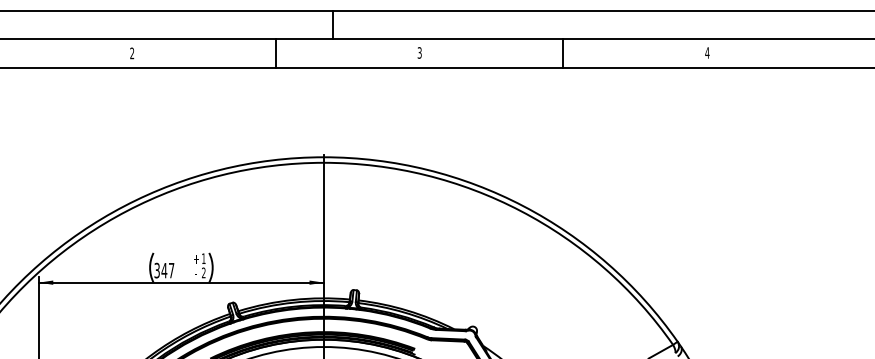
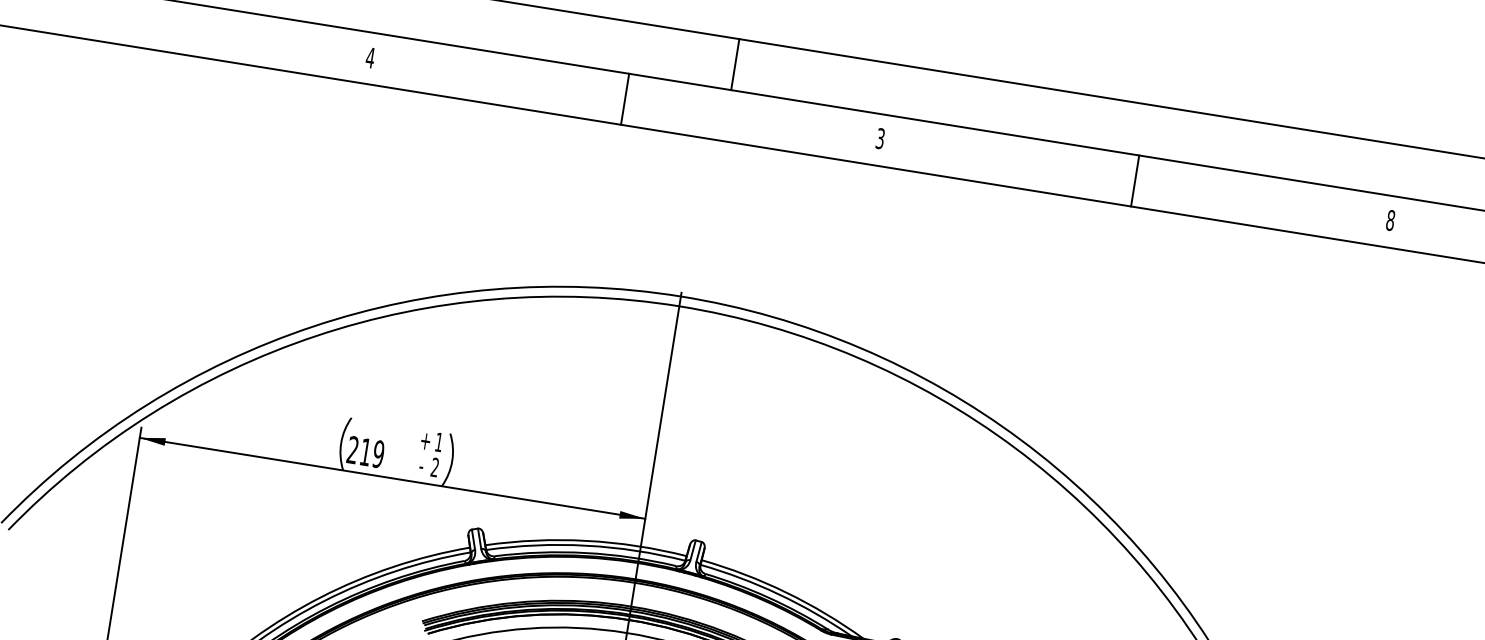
text: (707, 52) -> (1390, 219), 4 -> 8
text: (132, 53) -> (370, 58), 2 -> 4
text: (164, 270) -> (366, 452), 347 -> 219

